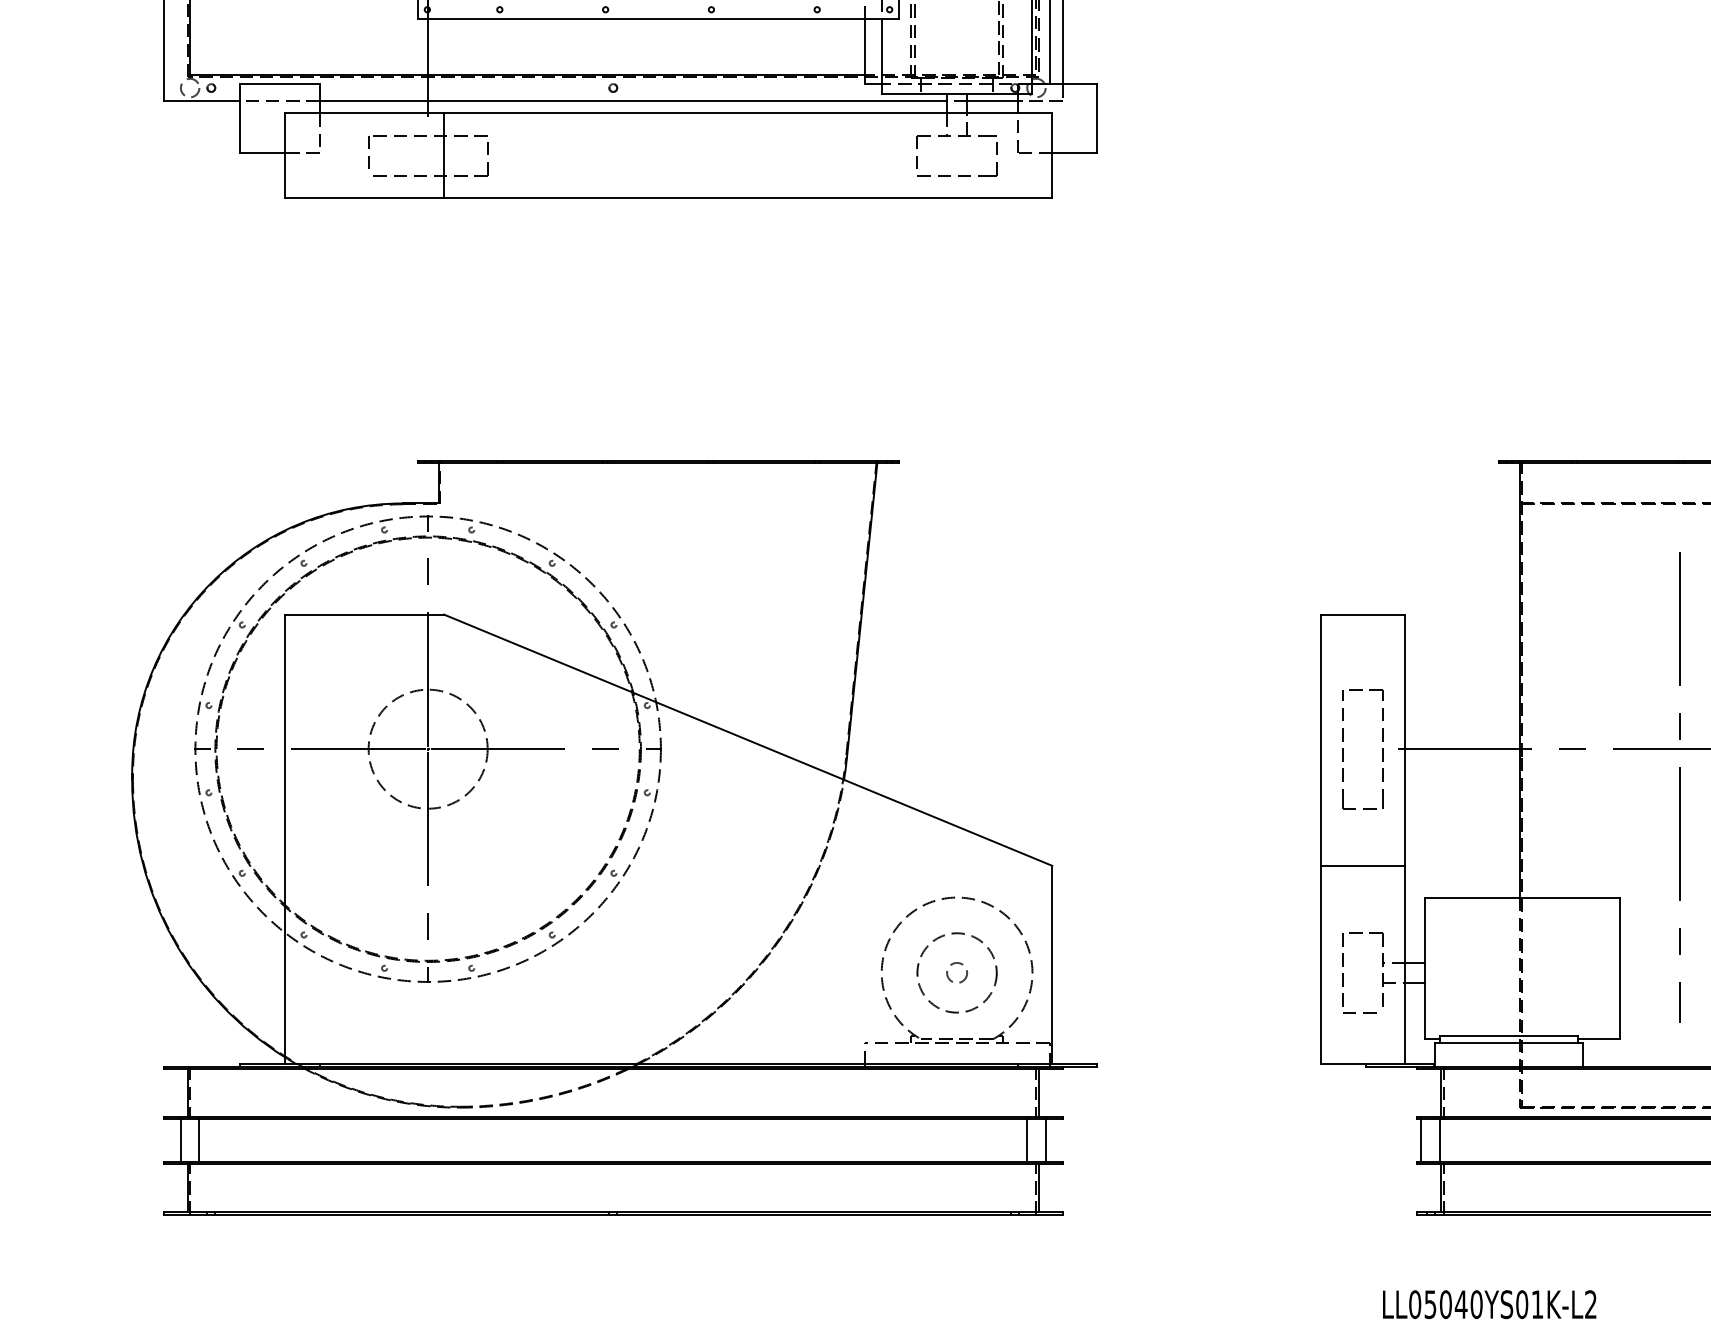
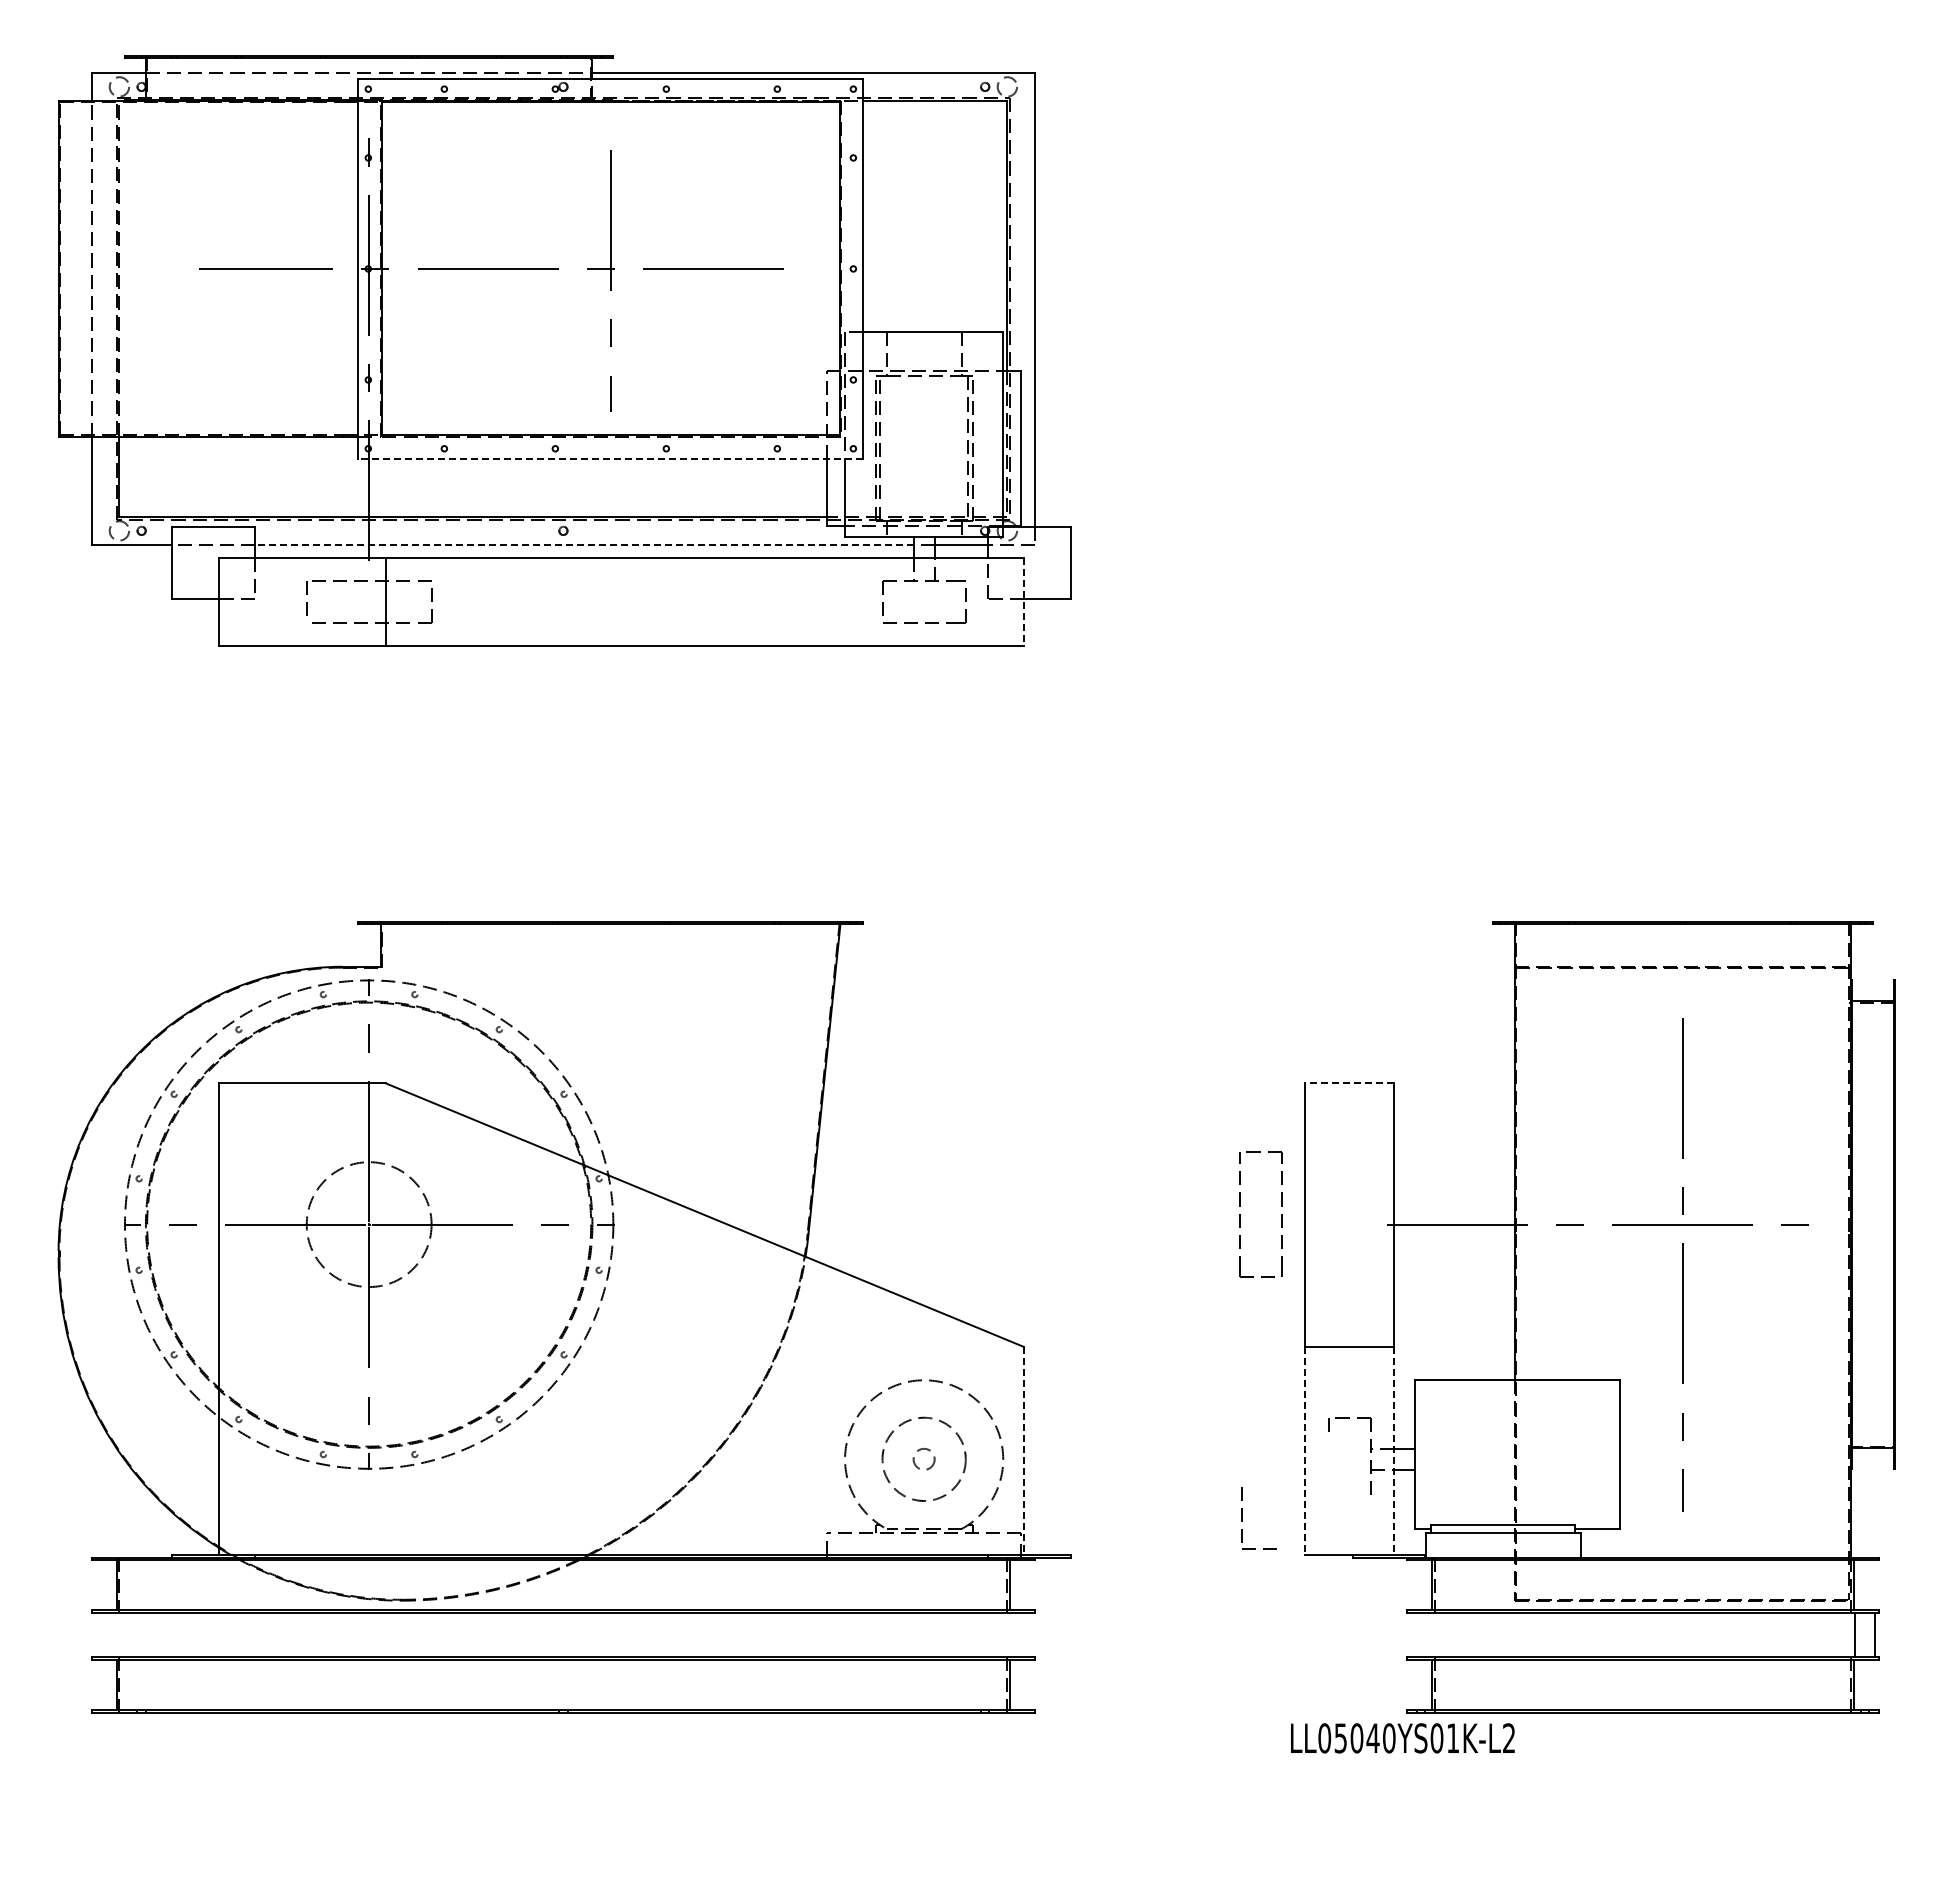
line: (658, 19) -> (610, 458), solid -> dashed
line: (633, 100) -> (584, 544), solid -> dashed
line: (1052, 156) -> (1024, 602), solid -> dashed
line: (1362, 614) -> (1349, 1083), solid -> dashed
part: (1343, 749) -> (1240, 1214), moved
line: (1052, 965) -> (1024, 1451), solid -> dashed
line: (1320, 965) -> (1305, 1451), solid -> dashed
line: (1405, 965) -> (1394, 1451), solid -> dashed
part: (1343, 983) -> (1242, 1518), moved
line: (180, 1140) -> (109, 1635), removed
line: (199, 1140) -> (129, 1635), removed
line: (1027, 1140) -> (997, 1635), removed
line: (1046, 1140) -> (1017, 1635), removed
line: (1421, 1140) -> (1411, 1635), removed
line: (1439, 1140) -> (1430, 1635), removed
text: (1489, 1304) -> (1402, 1738), moved

